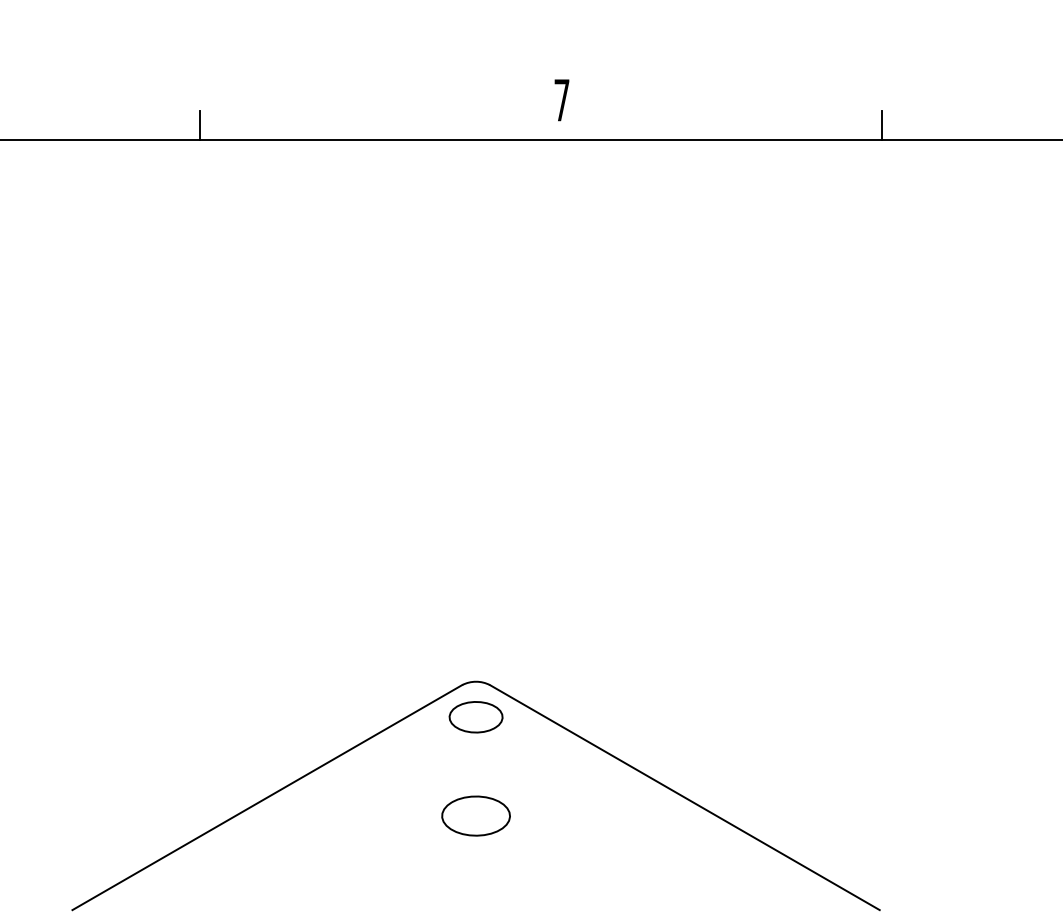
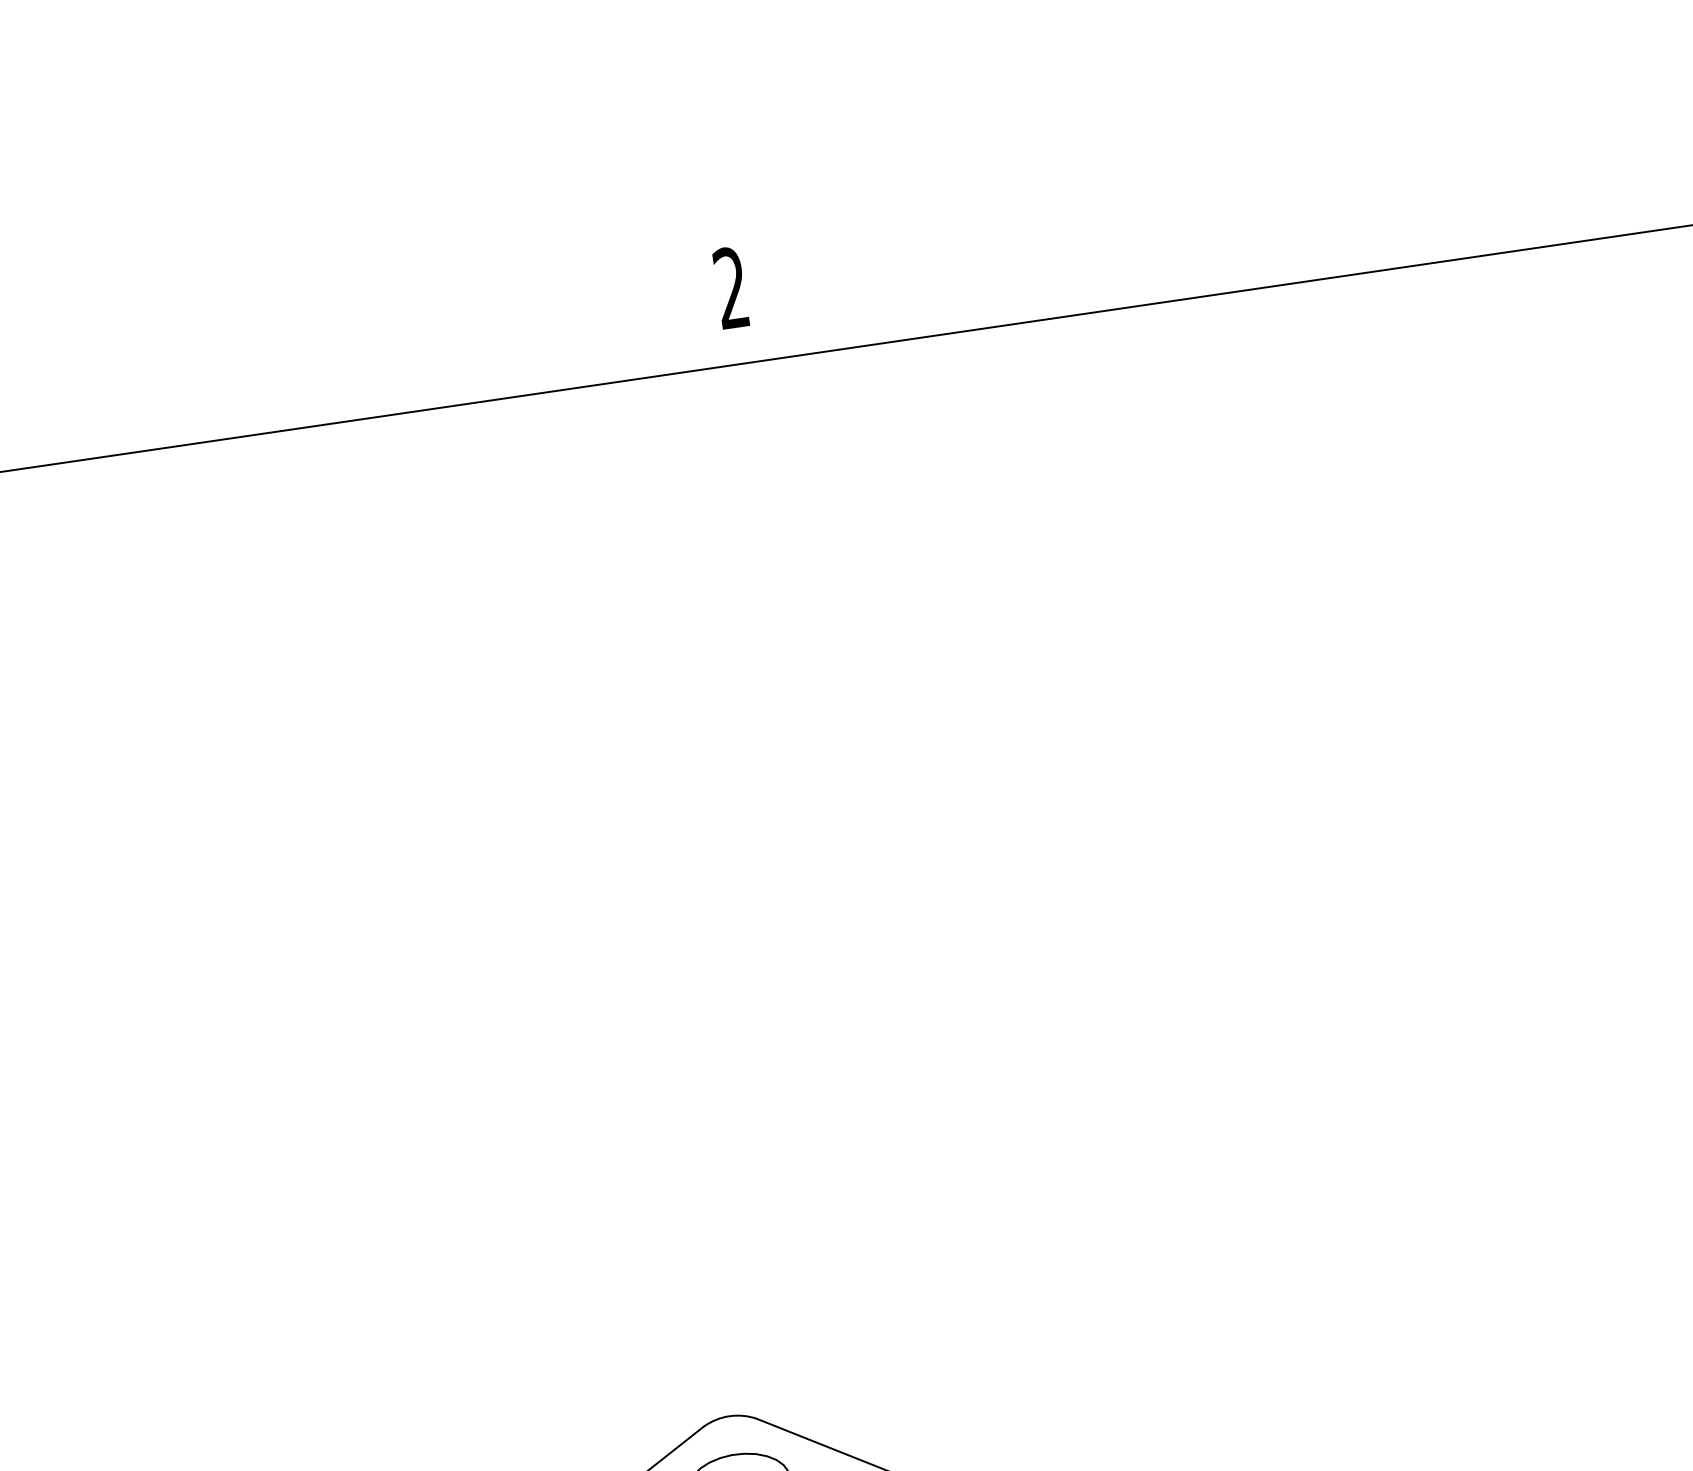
text: (561, 99) -> (730, 286), 7 -> 2
line: (199, 125) -> (49, 436), removed
line: (881, 125) -> (1345, 247), removed

